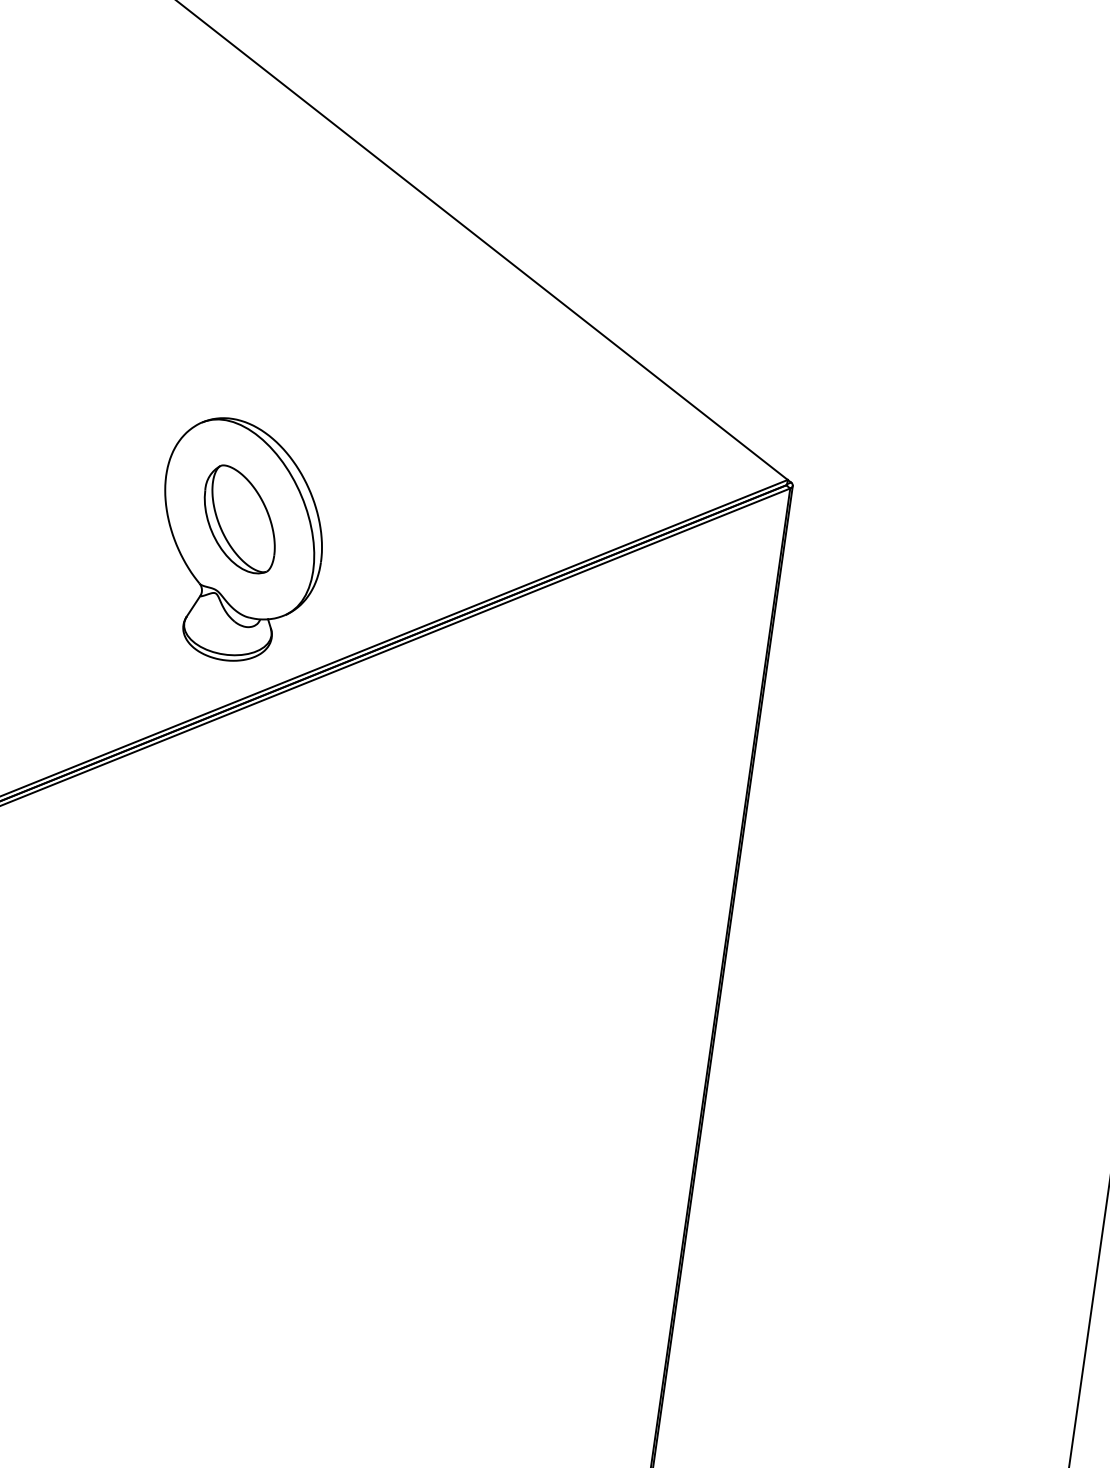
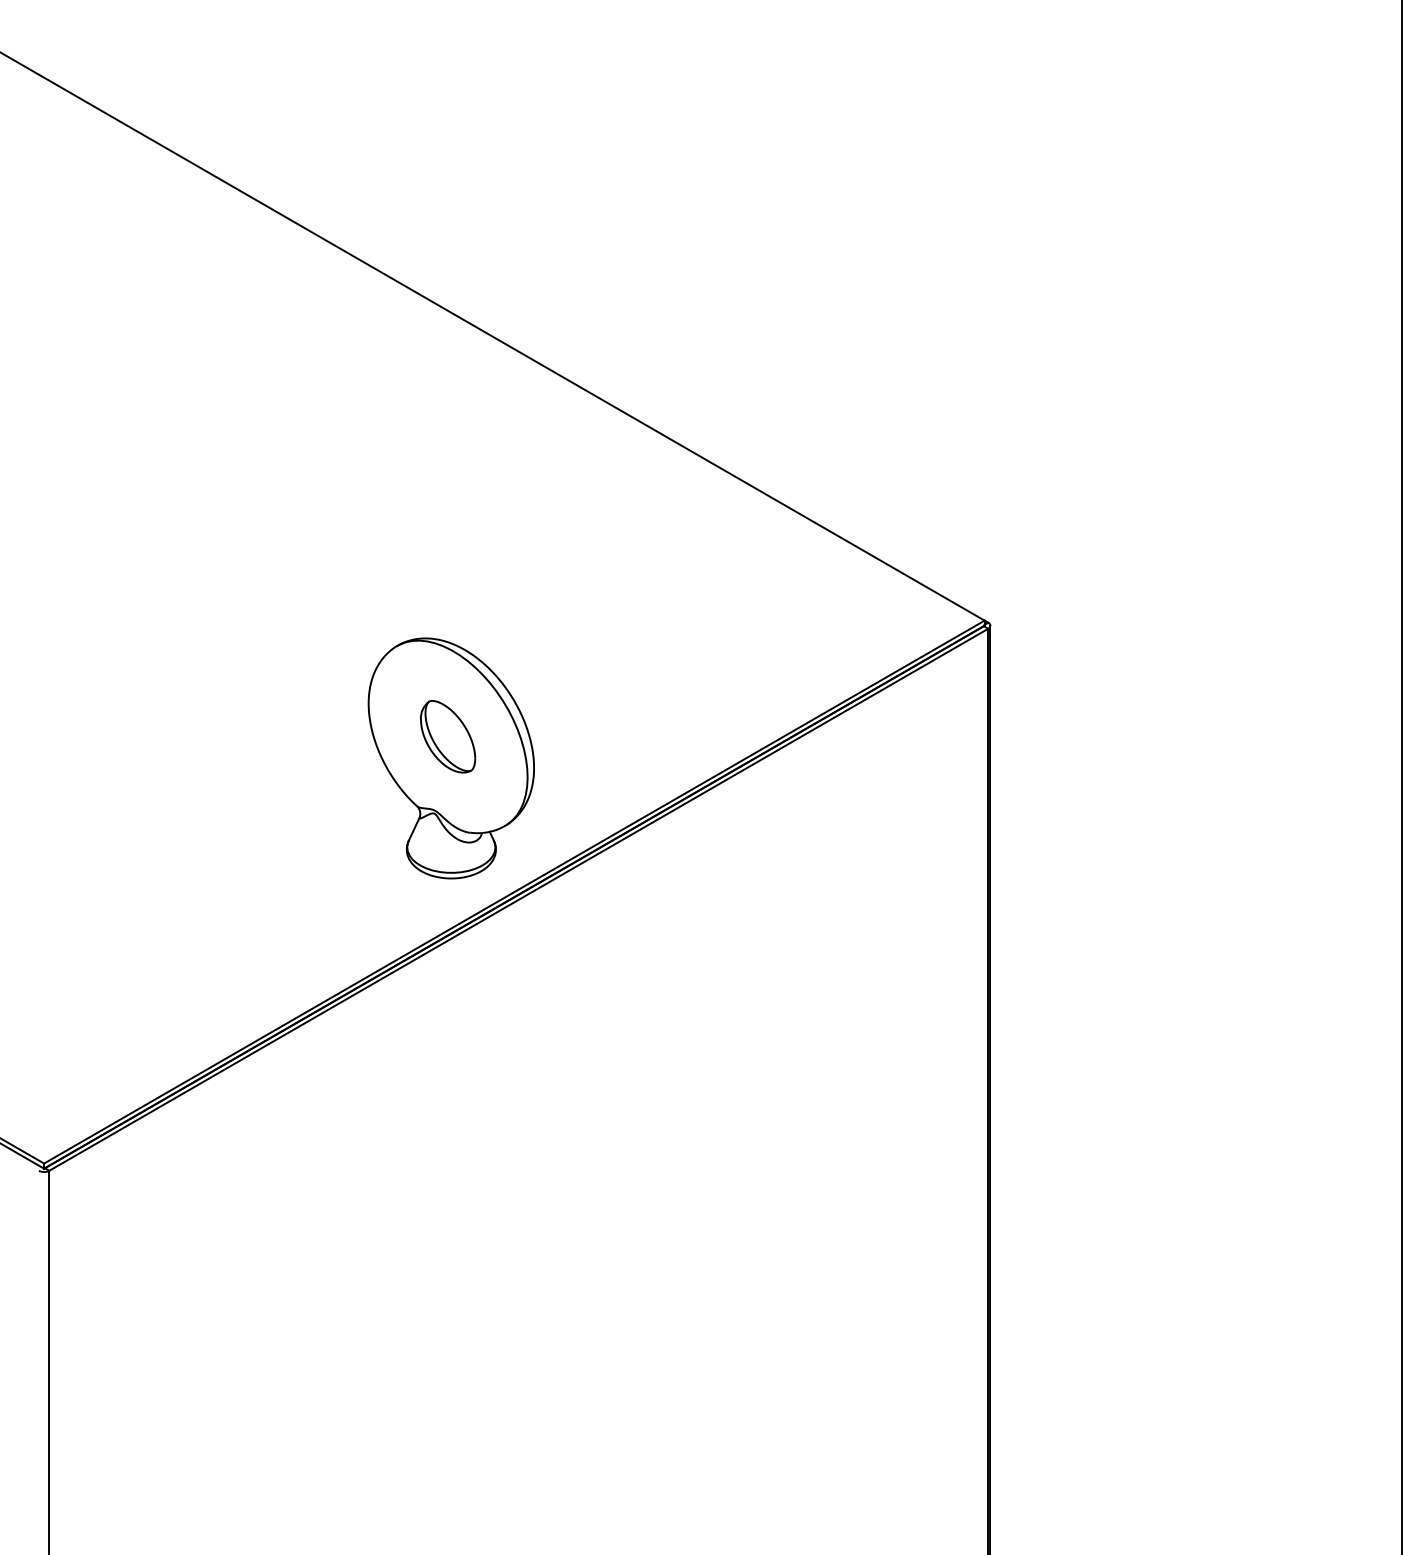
part: (239, 518) -> (447, 736), size x0.7

